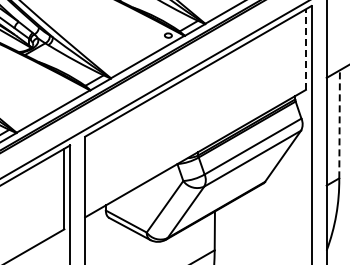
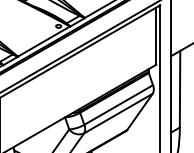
line: (305, 49) -> (155, 36), dashed -> solid
line: (339, 123) -> (179, 88), dashed -> solid

